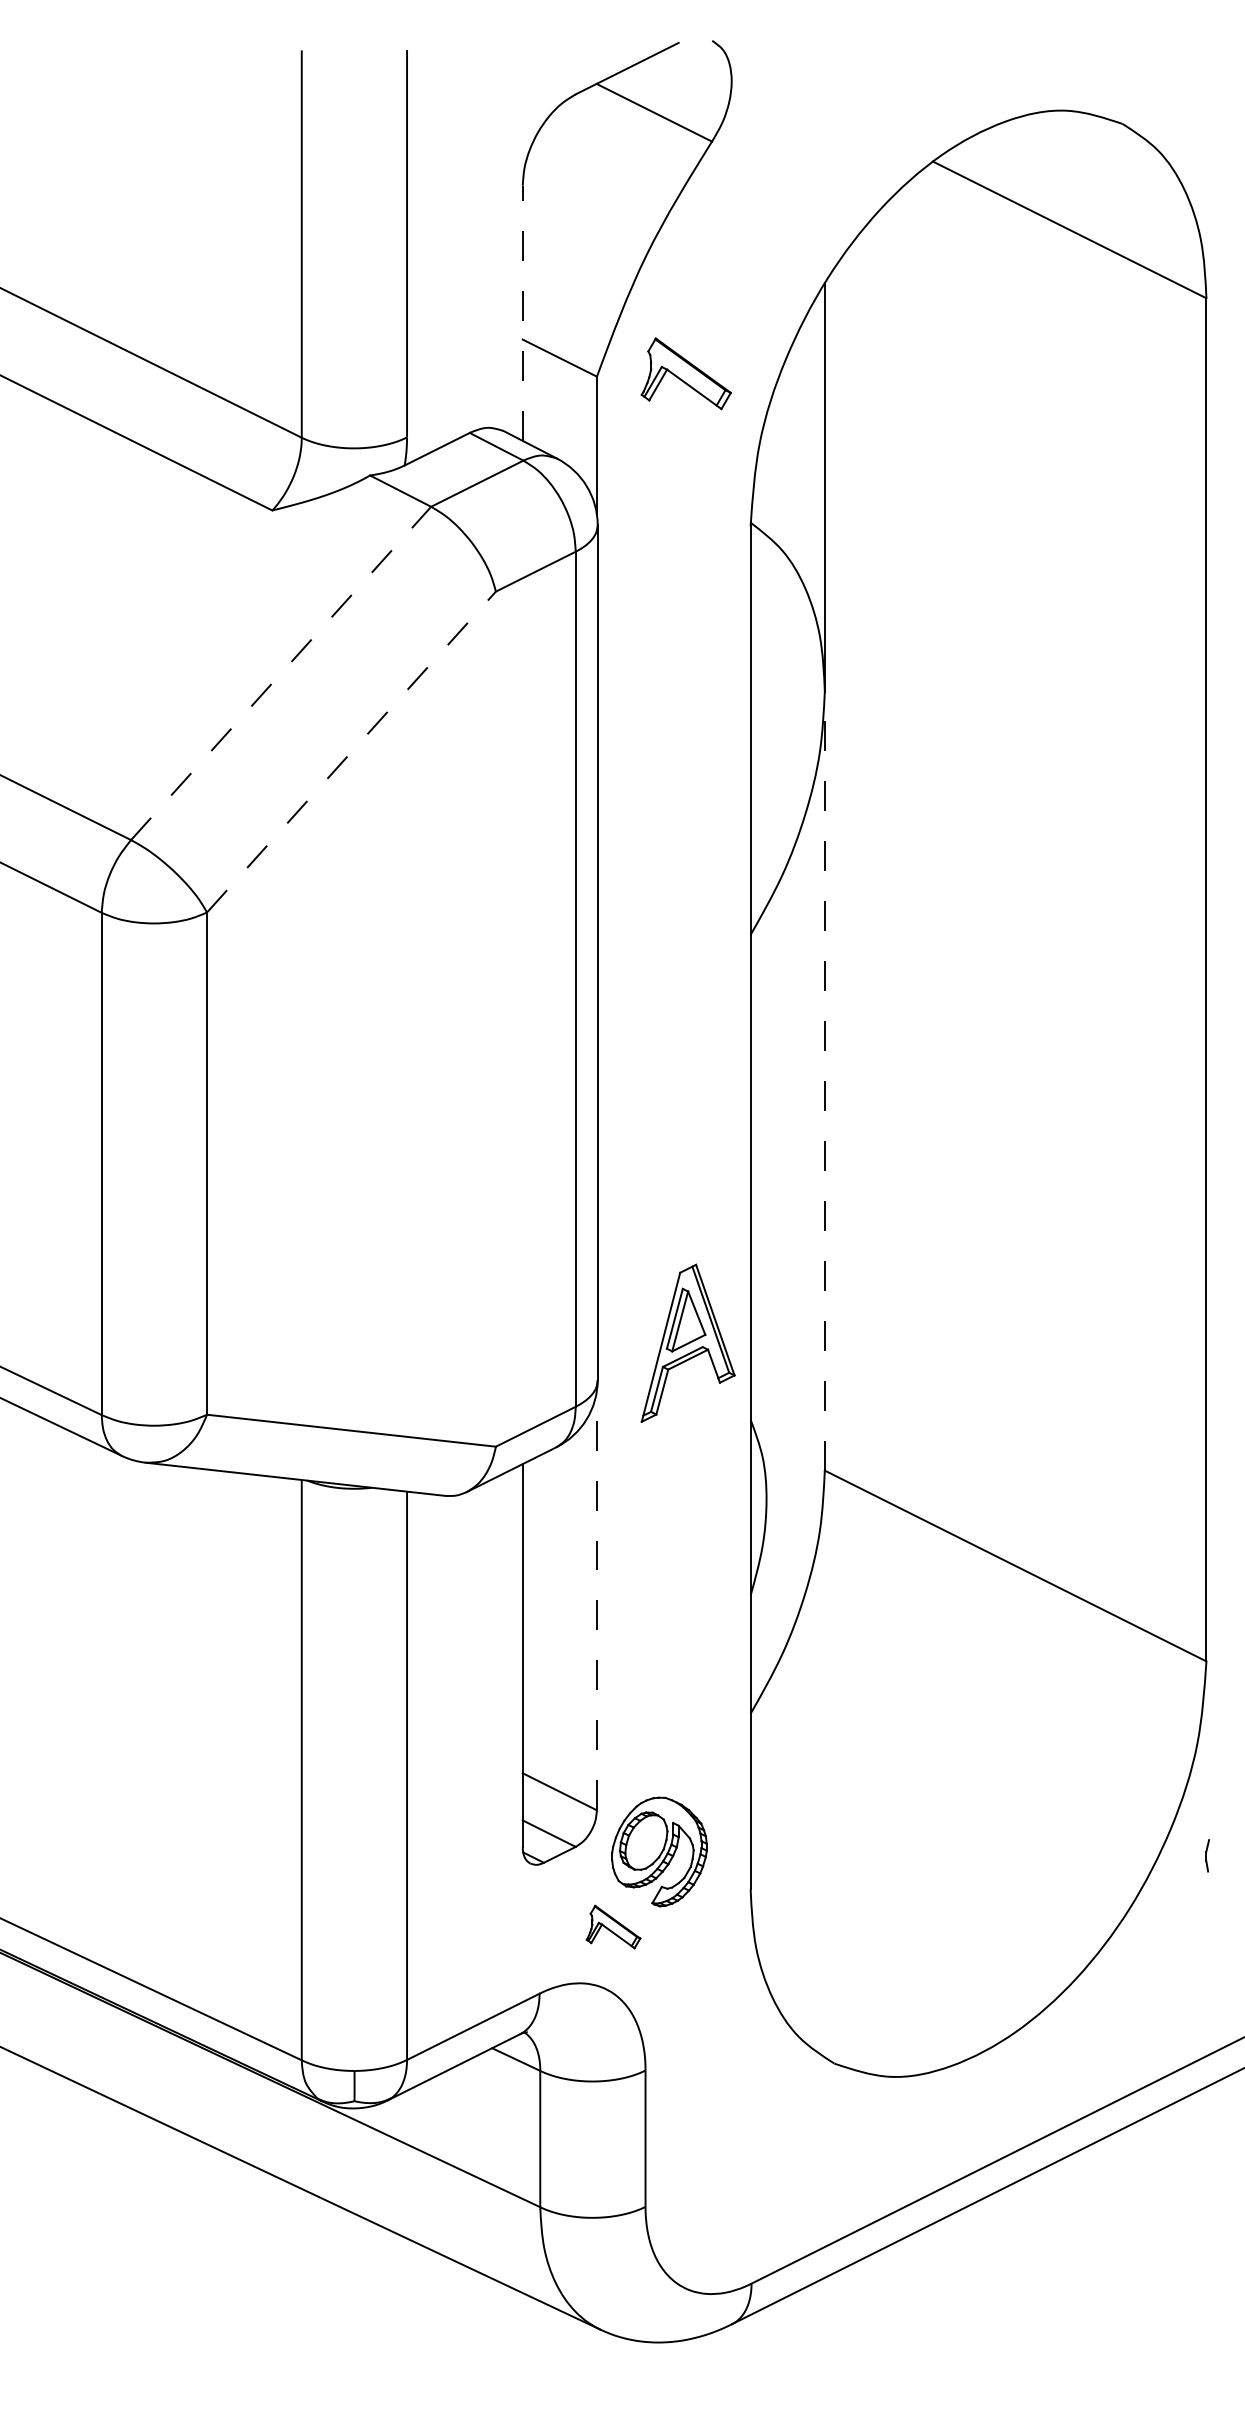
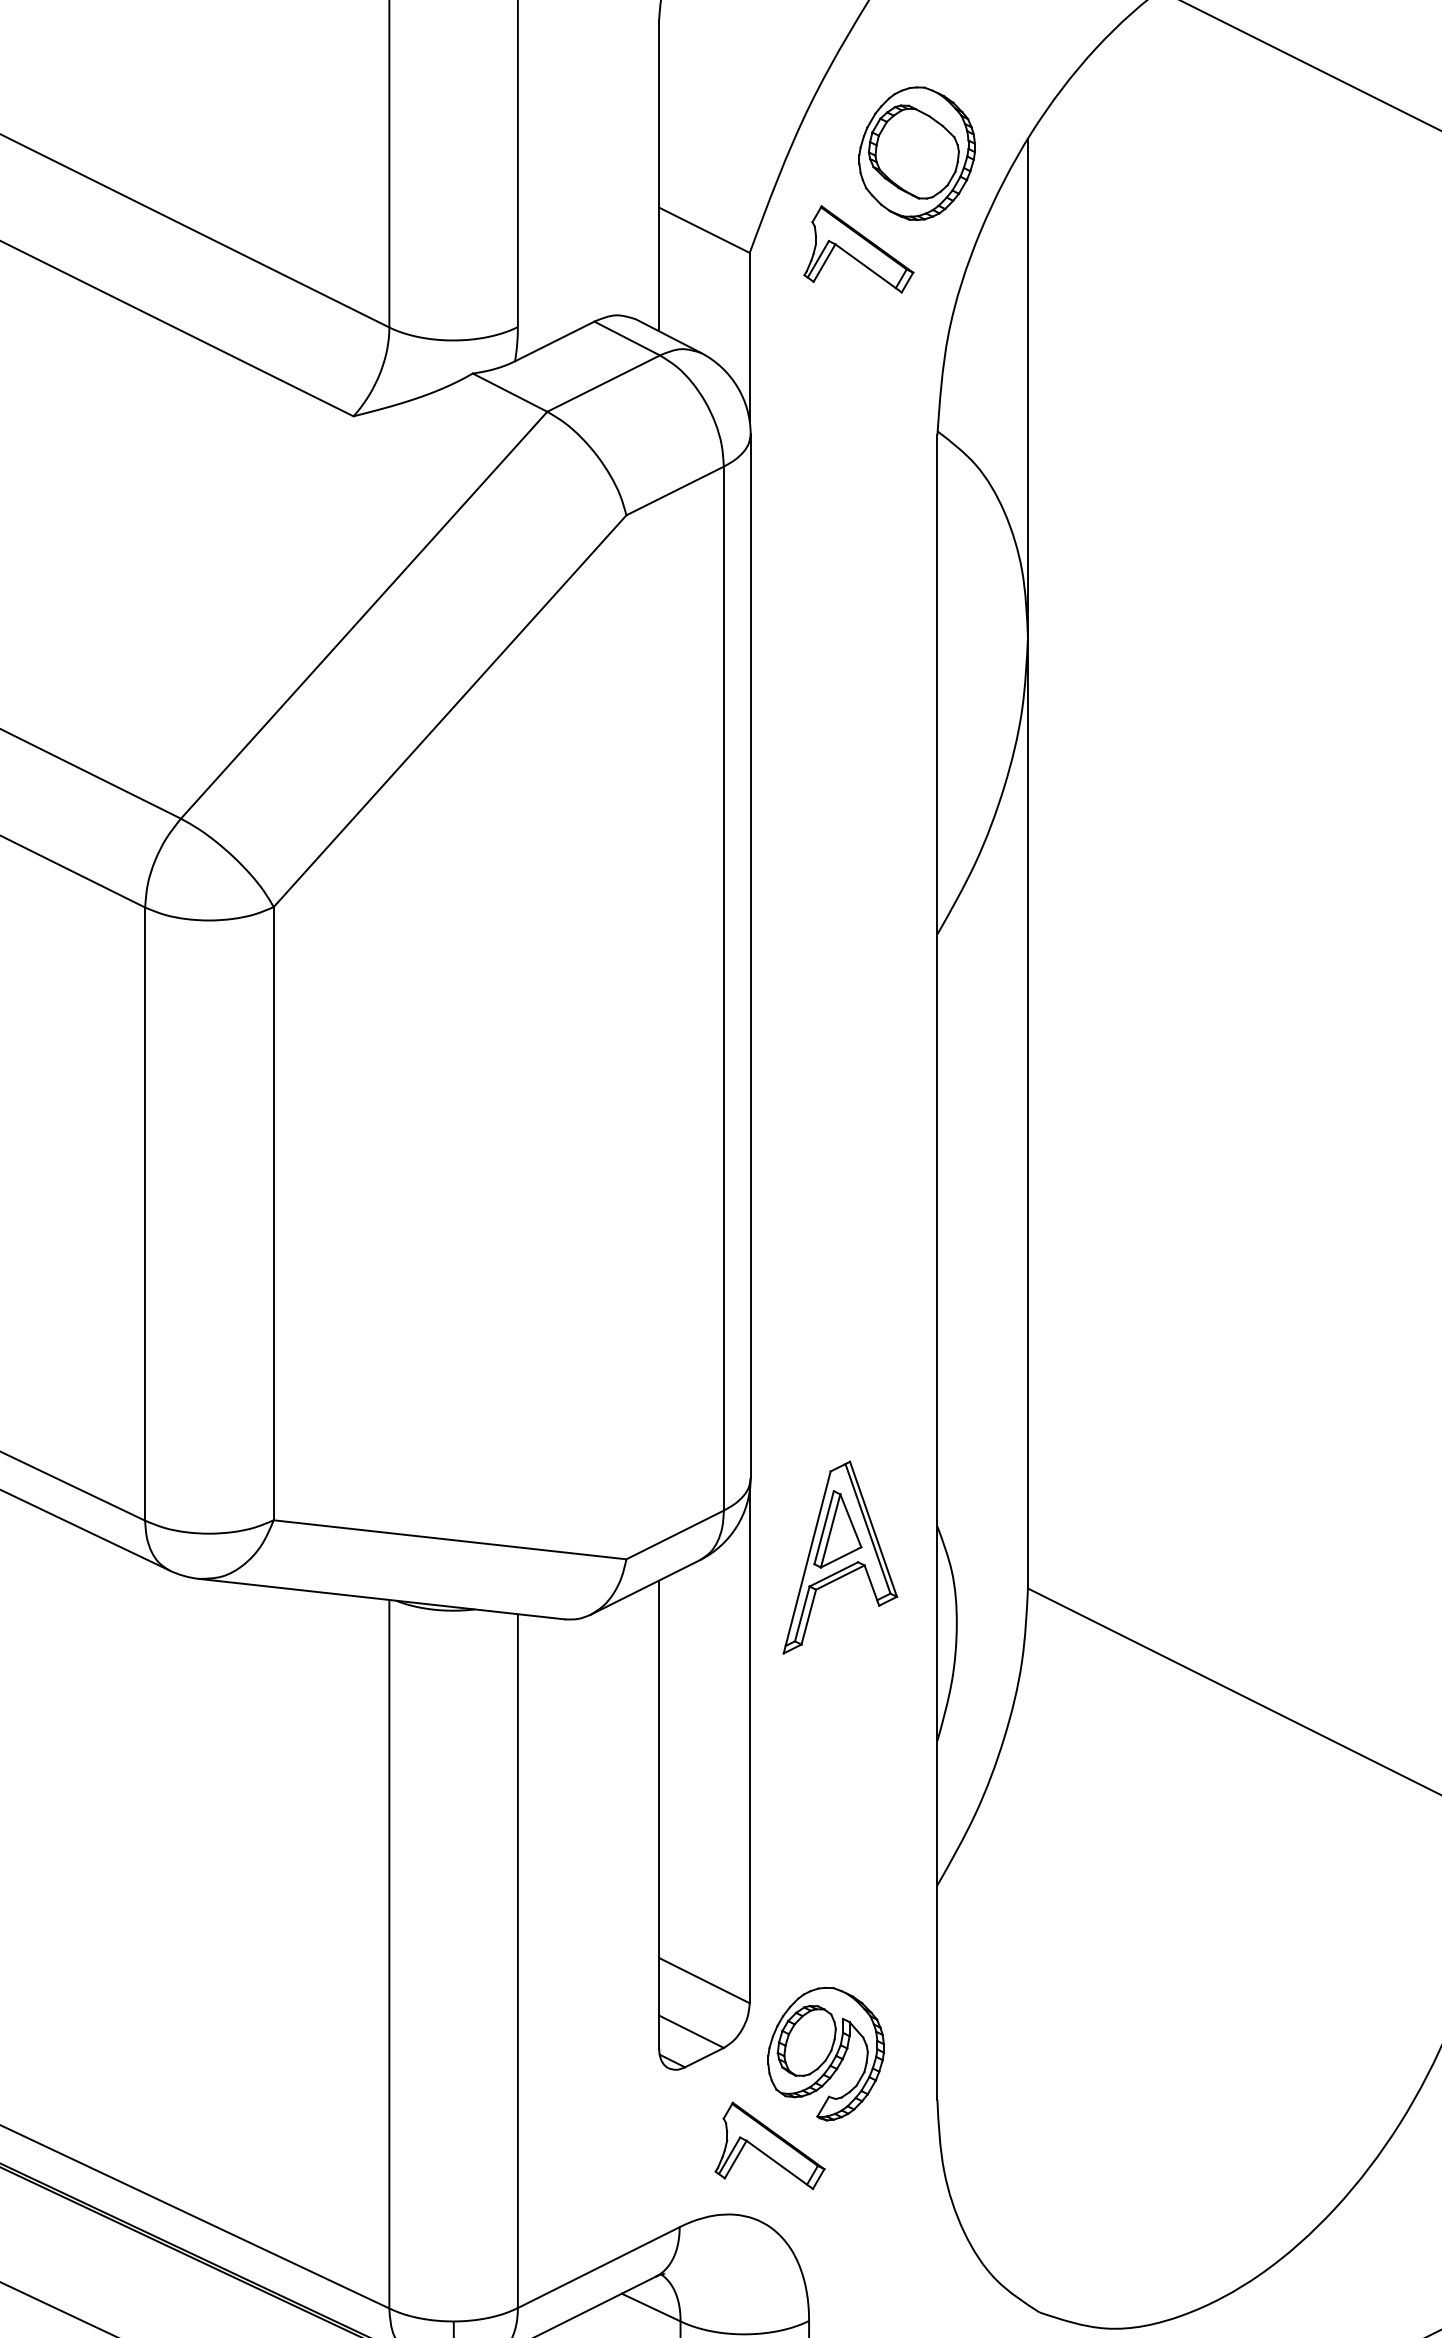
part: (733, 295) -> (916, 153), added
line: (522, 313) -> (658, 175), dashed -> solid
line: (281, 673) -> (364, 615), dashed -> solid
line: (351, 752) -> (450, 711), dashed -> solid
line: (824, 1080) -> (1027, 1112), dashed -> solid
part: (687, 1342) -> (839, 1556), moved
line: (596, 1600) -> (749, 1747), dashed -> solid
part: (613, 1926) -> (769, 2145), size x1.67

